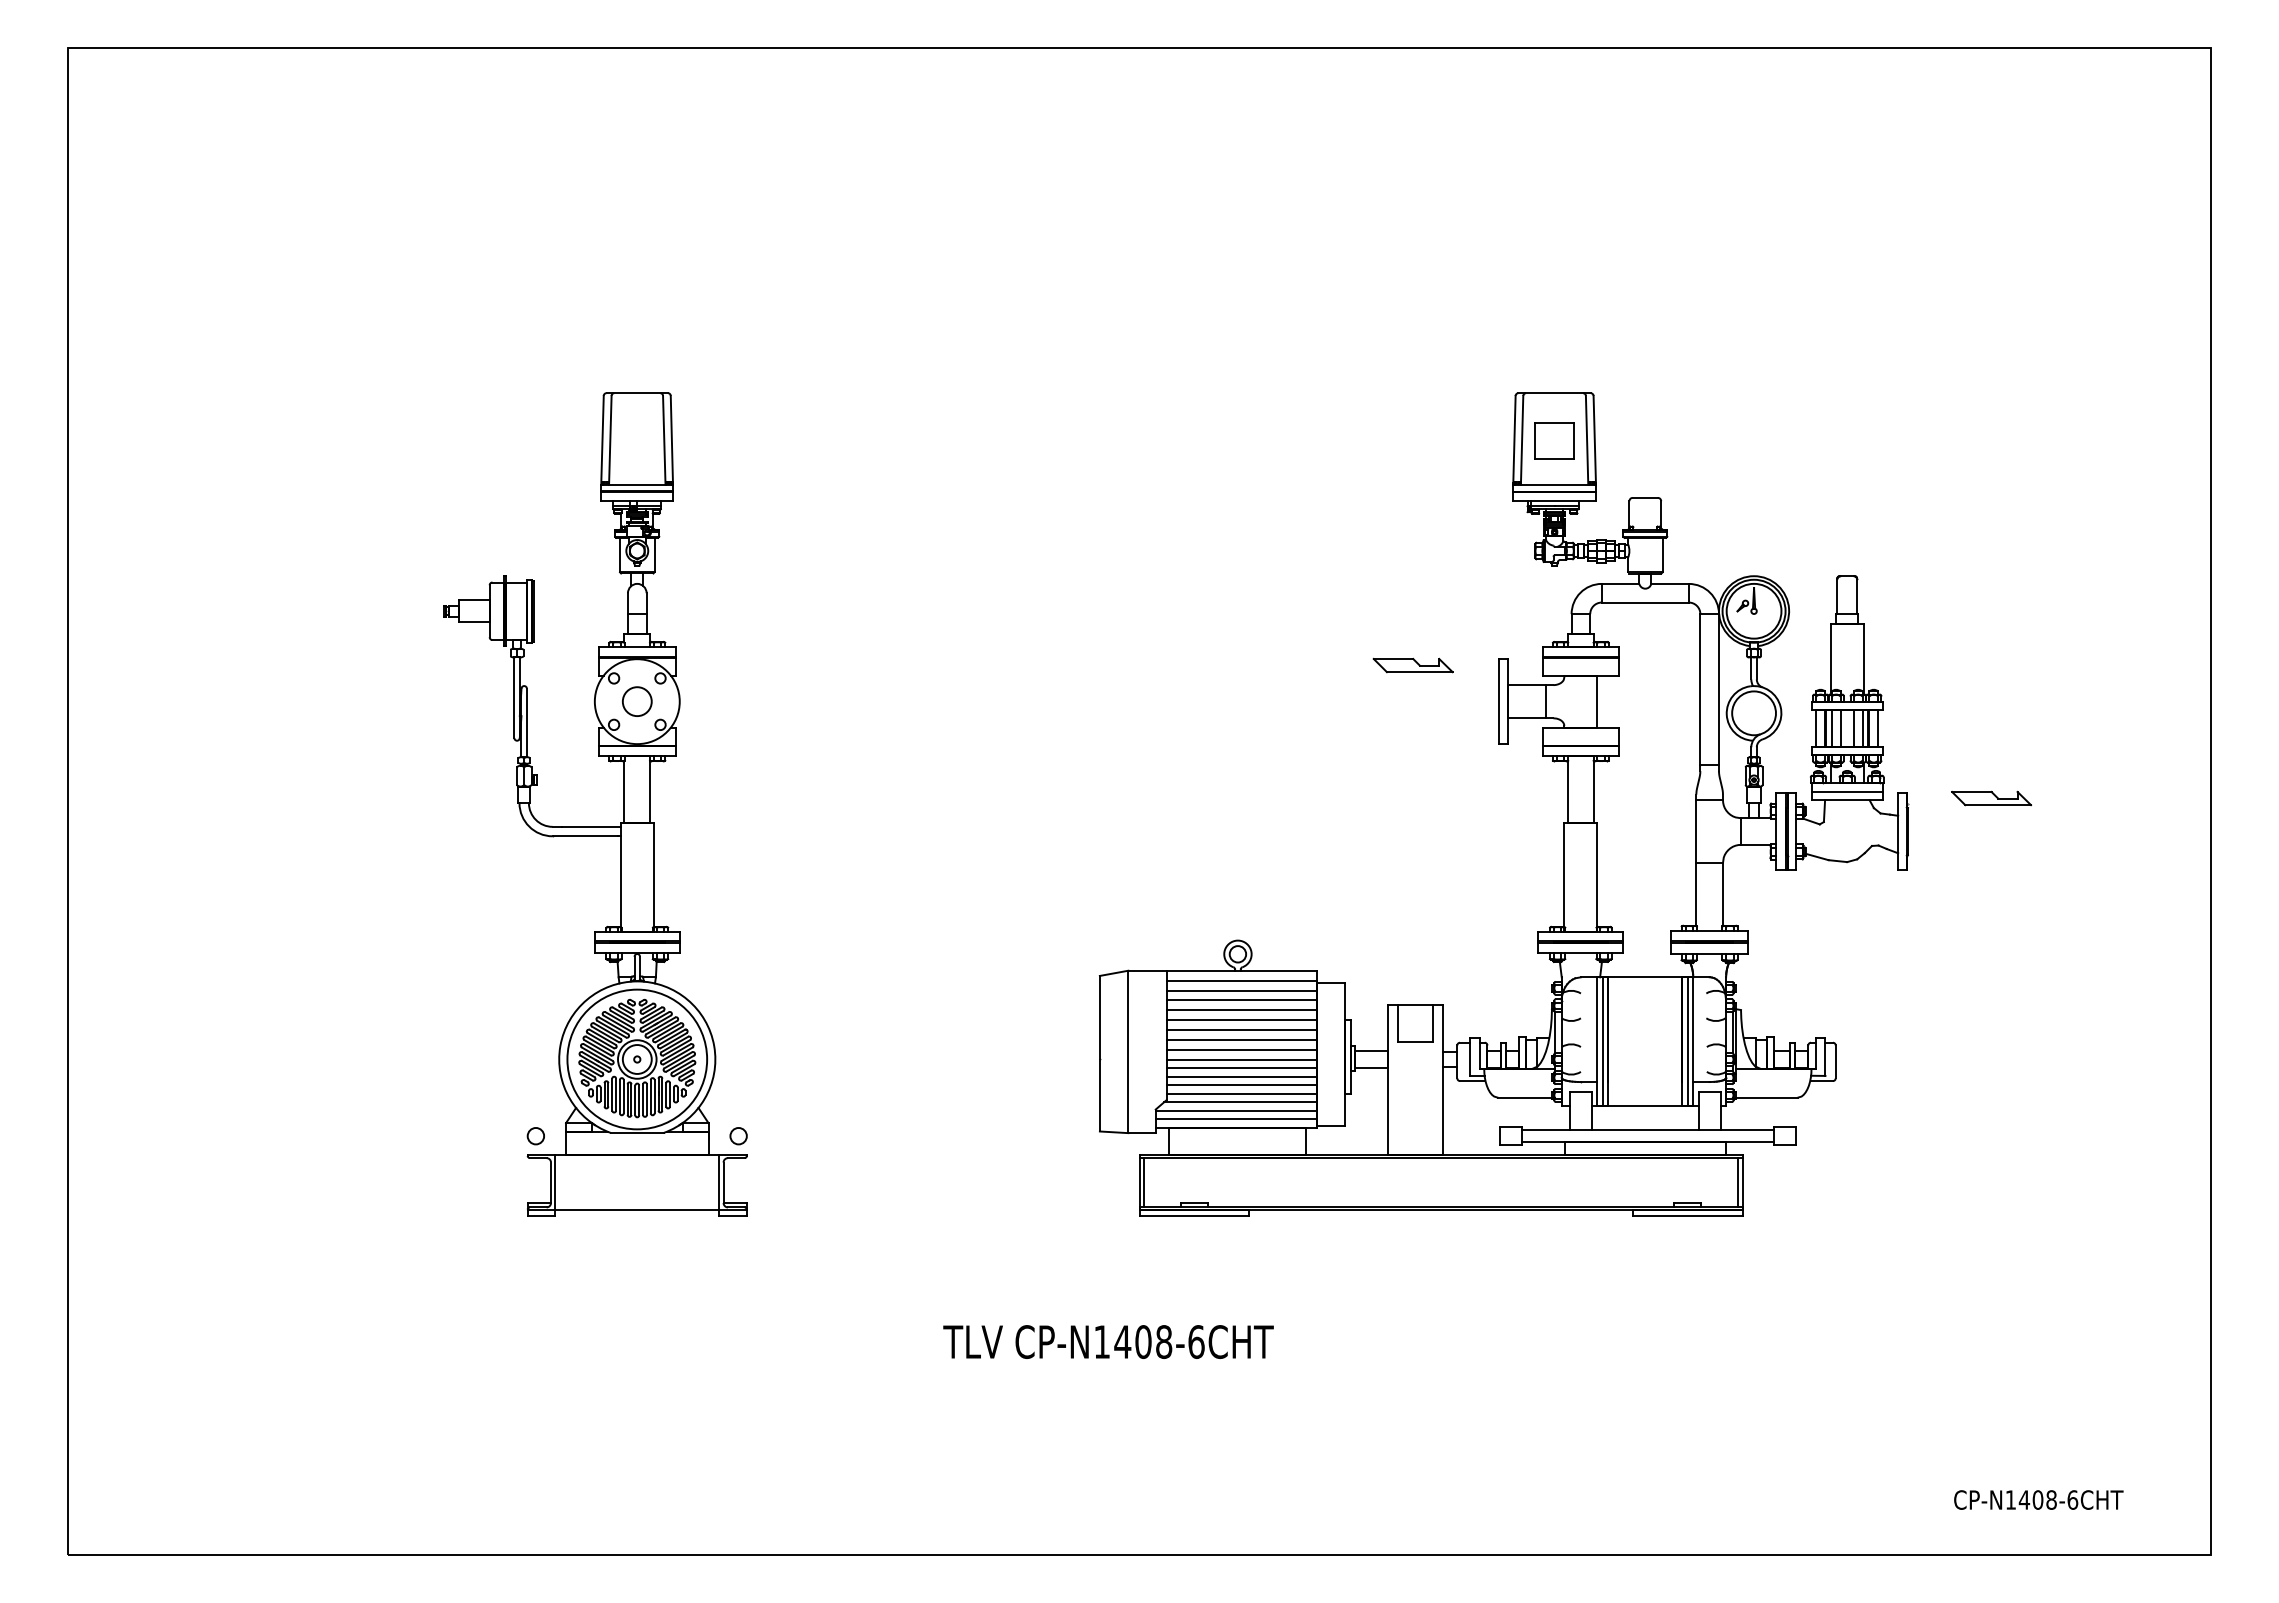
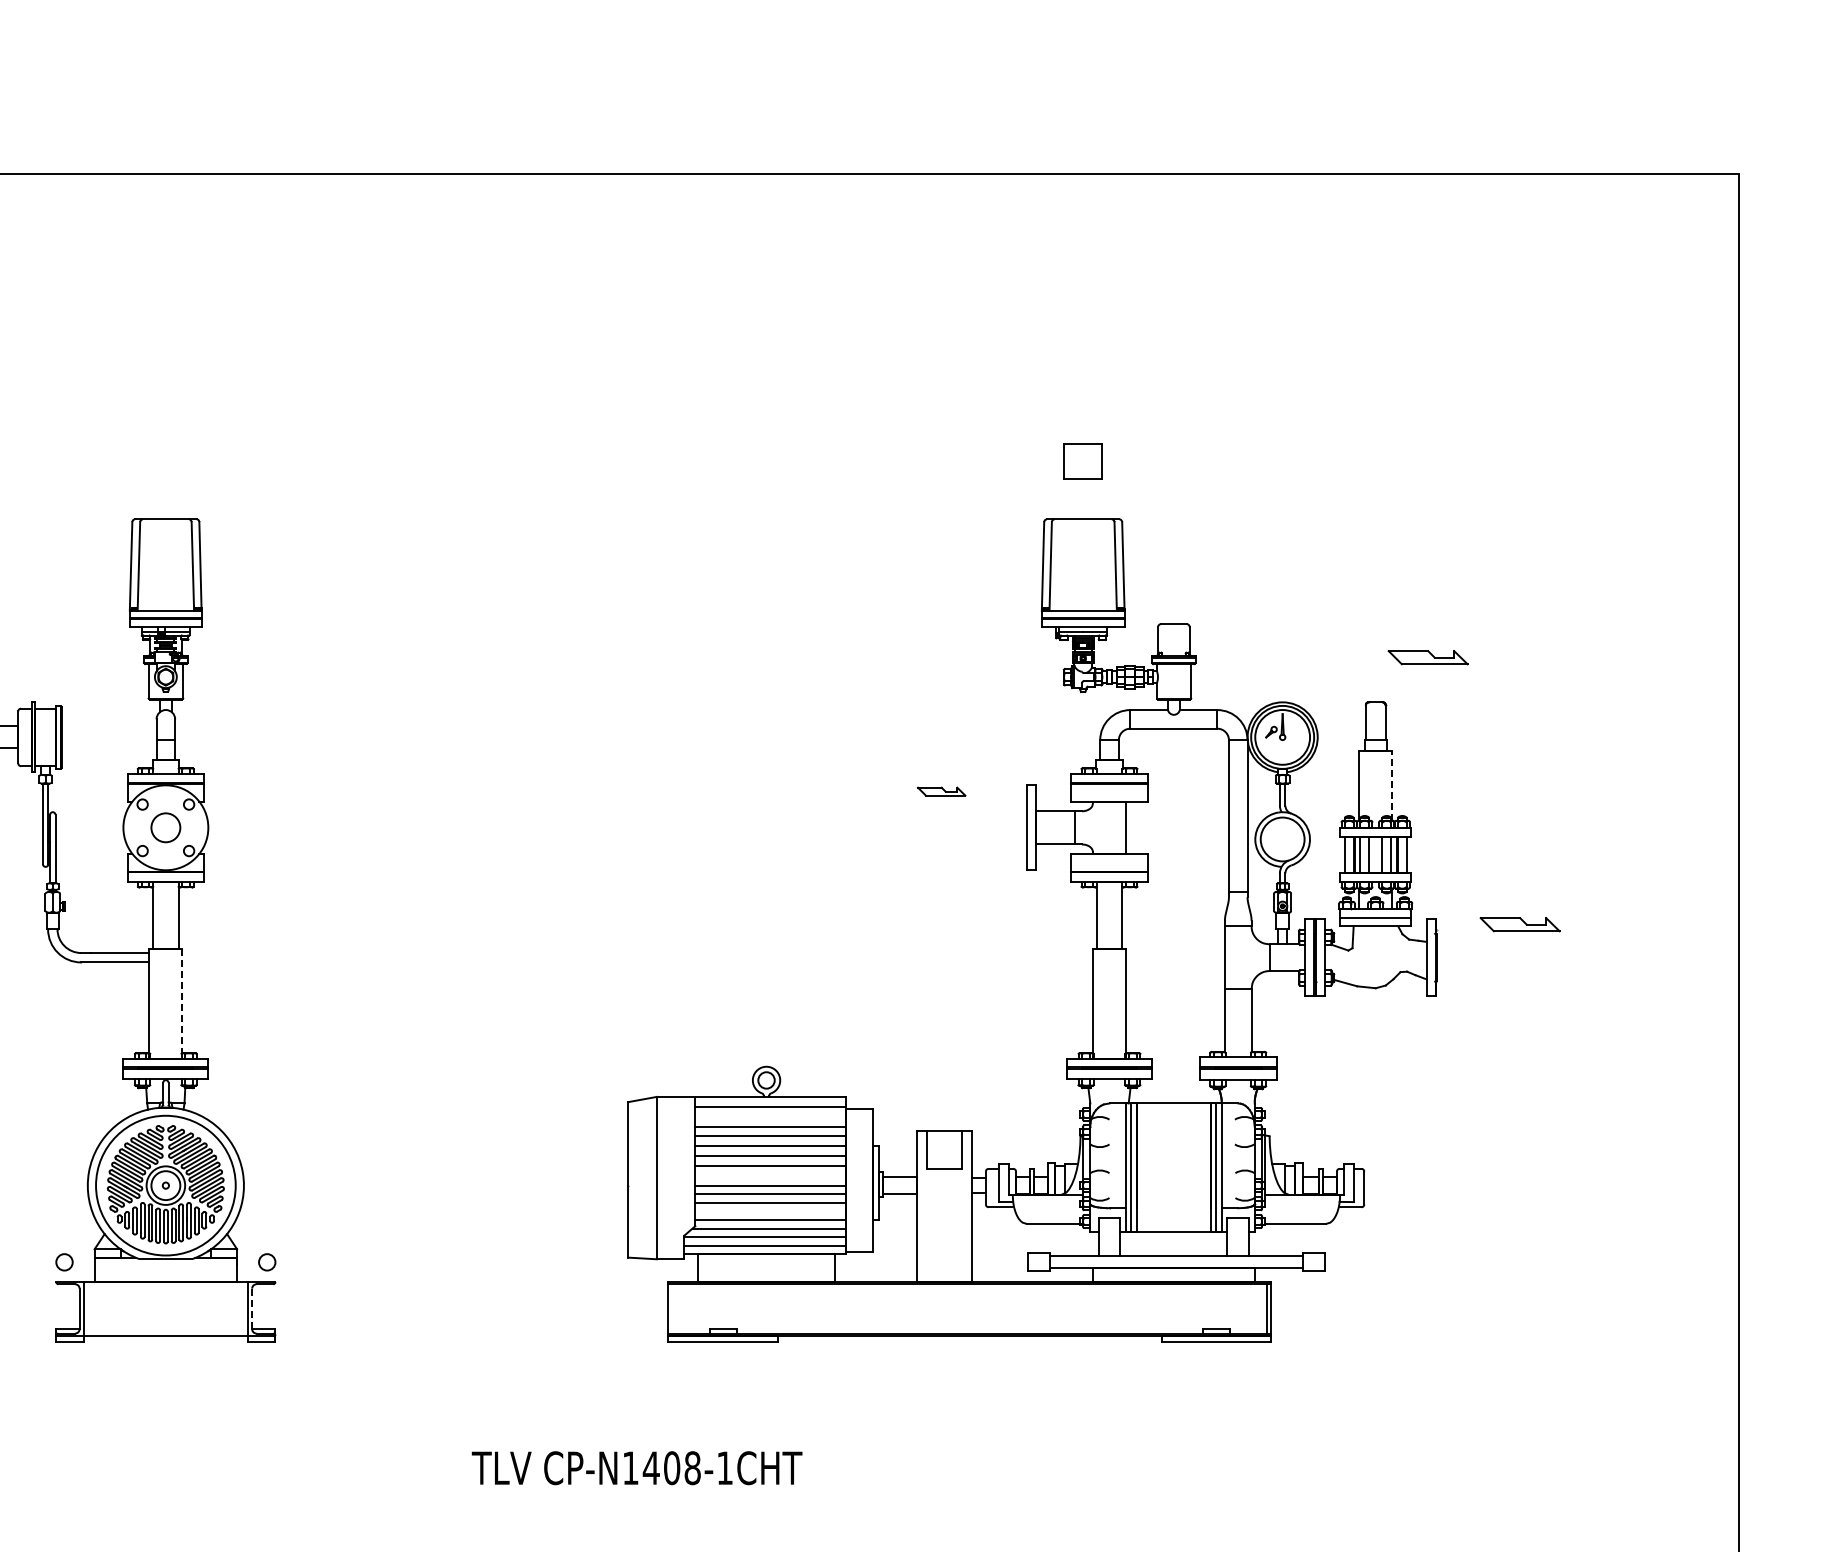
part: (1554, 440) -> (1083, 460), moved
part: (1899, 531) -> (1428, 657), added
line: (1863, 659) -> (1392, 785), solid -> dashed
part: (1412, 665) -> (941, 791), size x0.6
line: (653, 877) -> (182, 1003), solid -> dashed
line: (1241, 990) -> (770, 1116), removed
line: (1241, 1049) -> (770, 1175), removed
line: (1241, 1085) -> (770, 1211), removed
line: (1143, 1182) -> (672, 1308), removed
line: (723, 1183) -> (252, 1309), solid -> dashed
text: (1196, 1341) -> (725, 1467), CP-N1408-6CHT -> CP-N1408-1CHT

